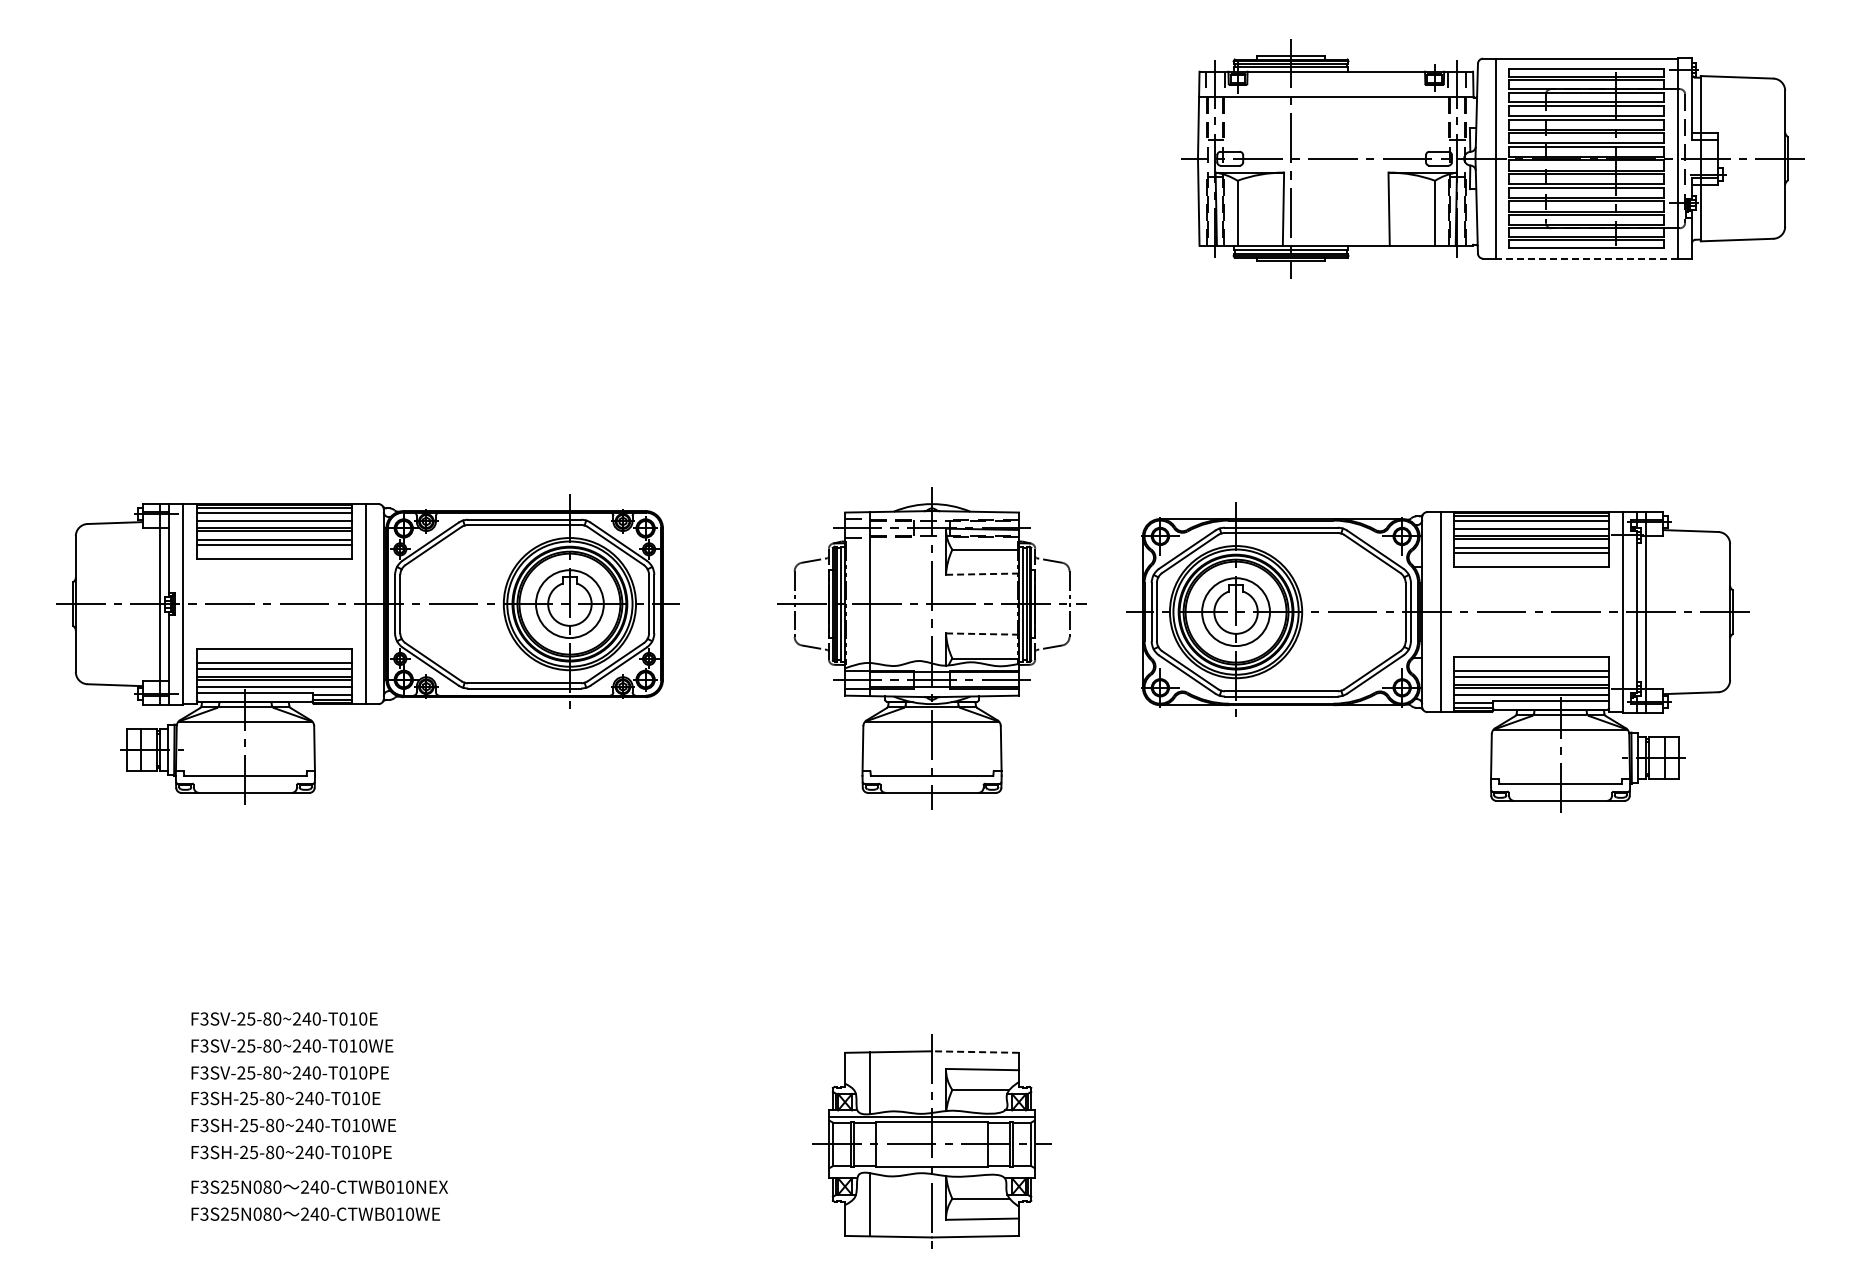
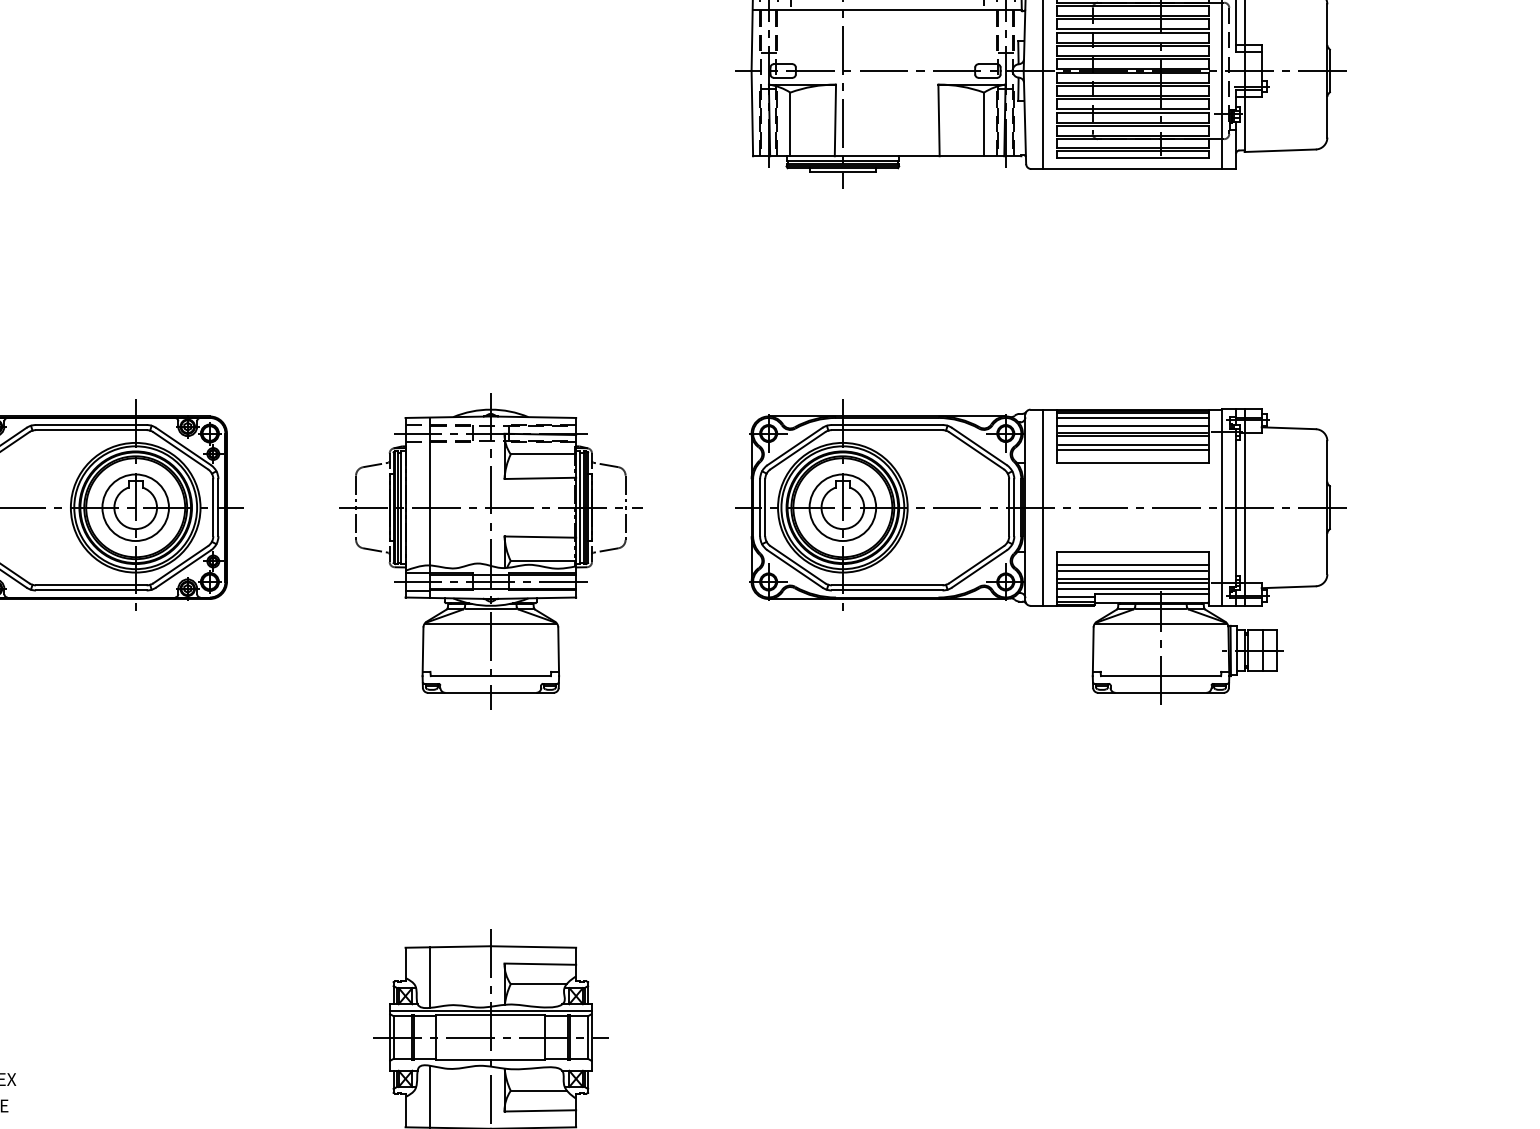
line: (1586, 258) -> (1132, 168), dashed -> solid
line: (982, 574) -> (540, 478), dashed -> solid
line: (982, 634) -> (540, 537), dashed -> solid
part: (1437, 657) -> (1040, 552), moved
line: (975, 1052) -> (533, 947), dashed -> solid

